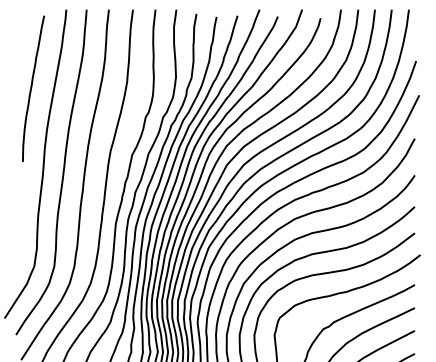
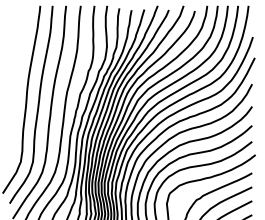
curve: (32, 88) -> (19, 53), removed

